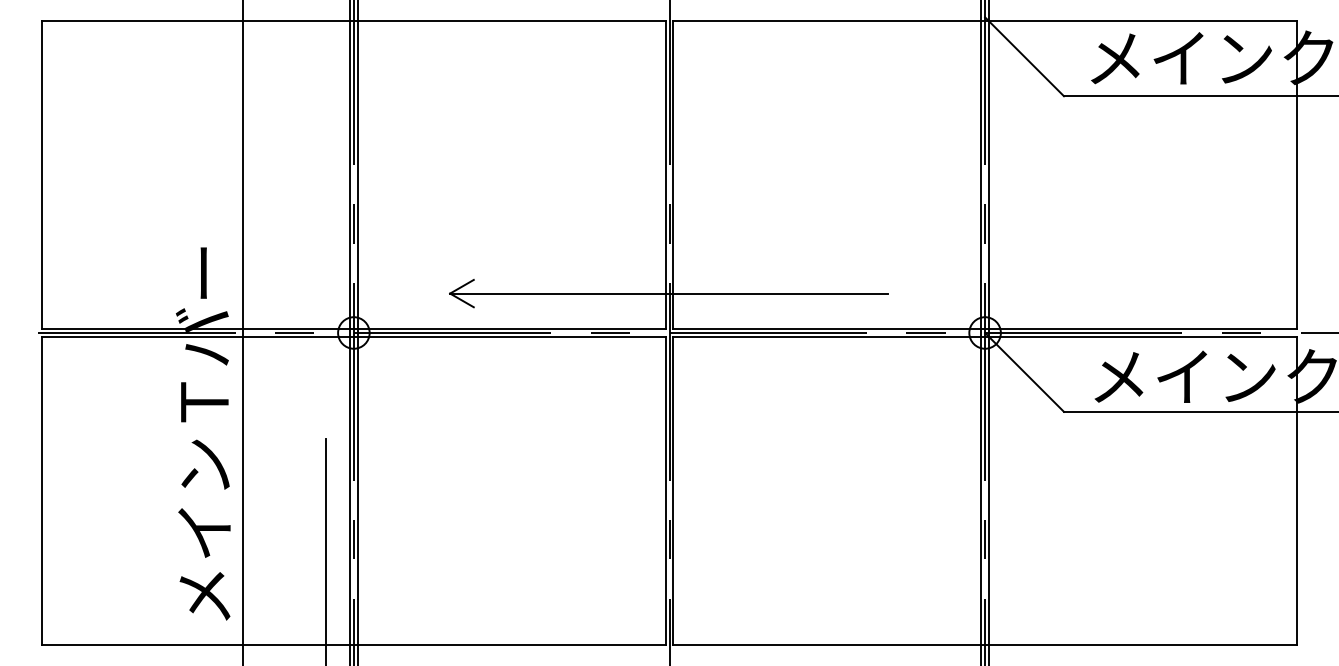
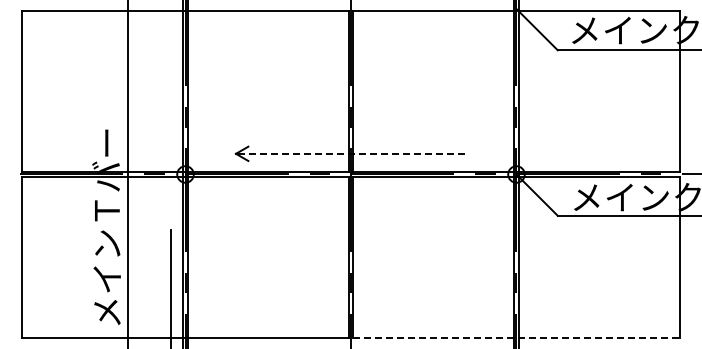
line: (668, 292) -> (350, 153), solid -> dashed
line: (985, 643) -> (516, 337), solid -> dashed

